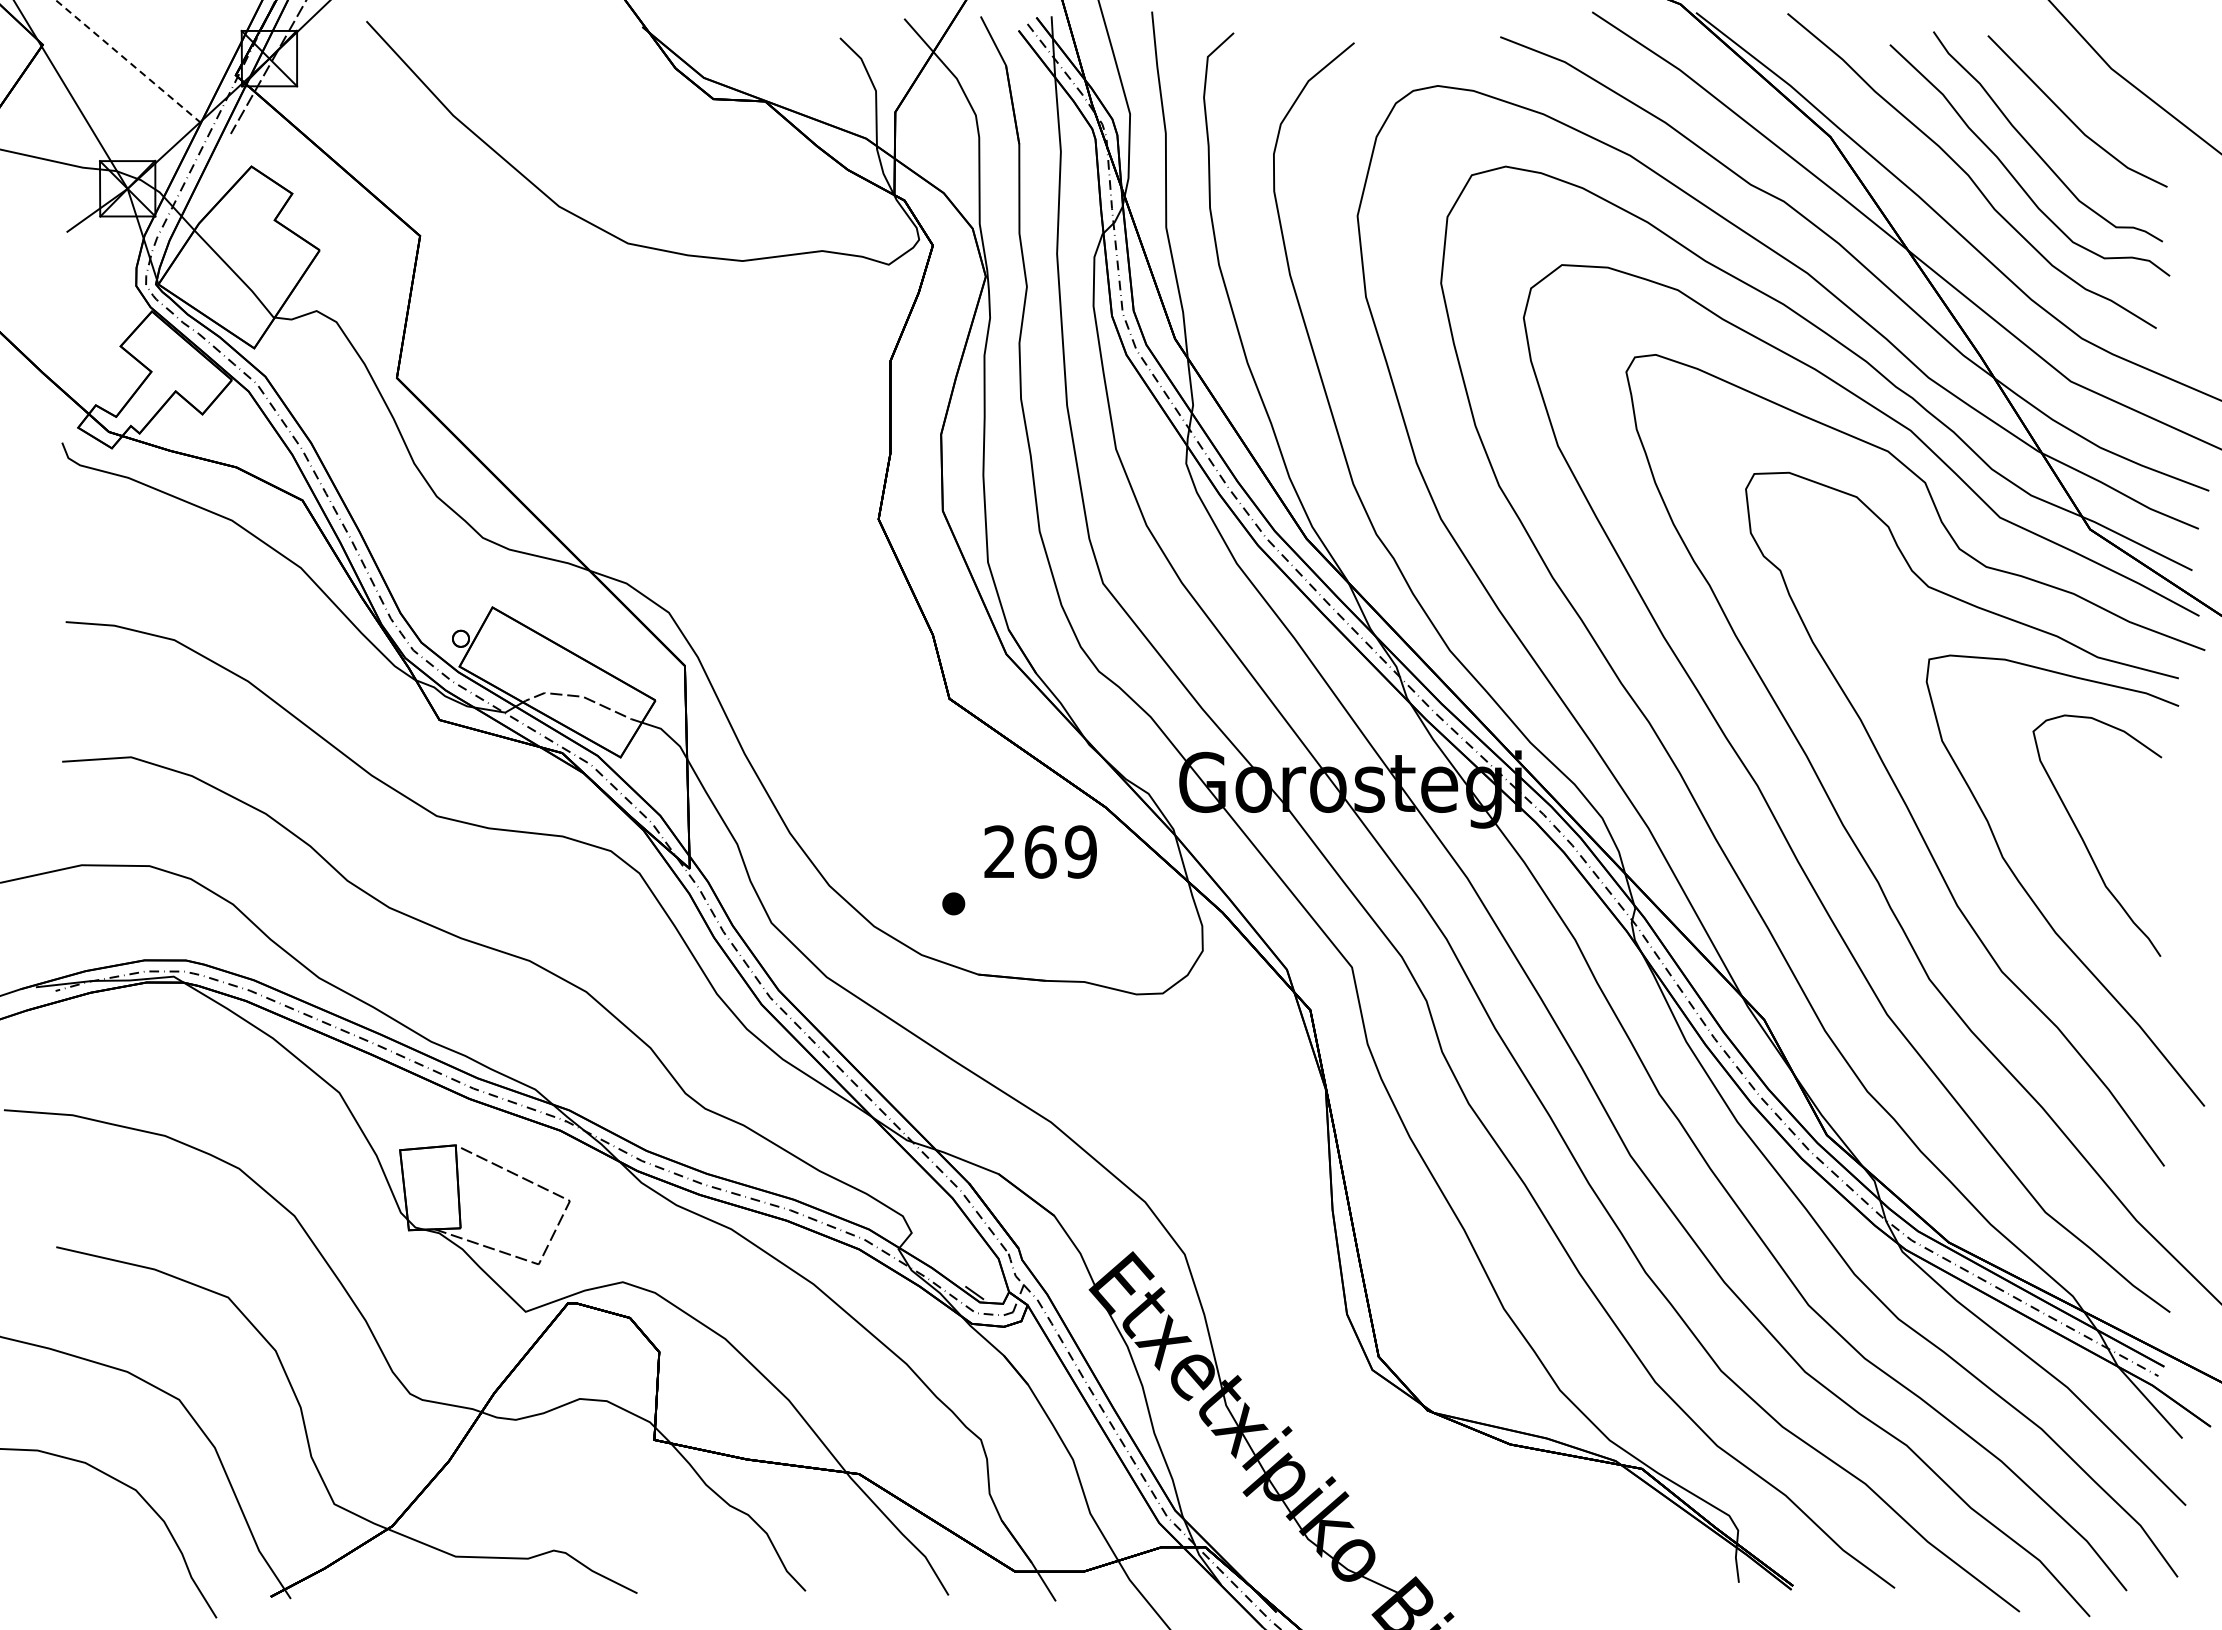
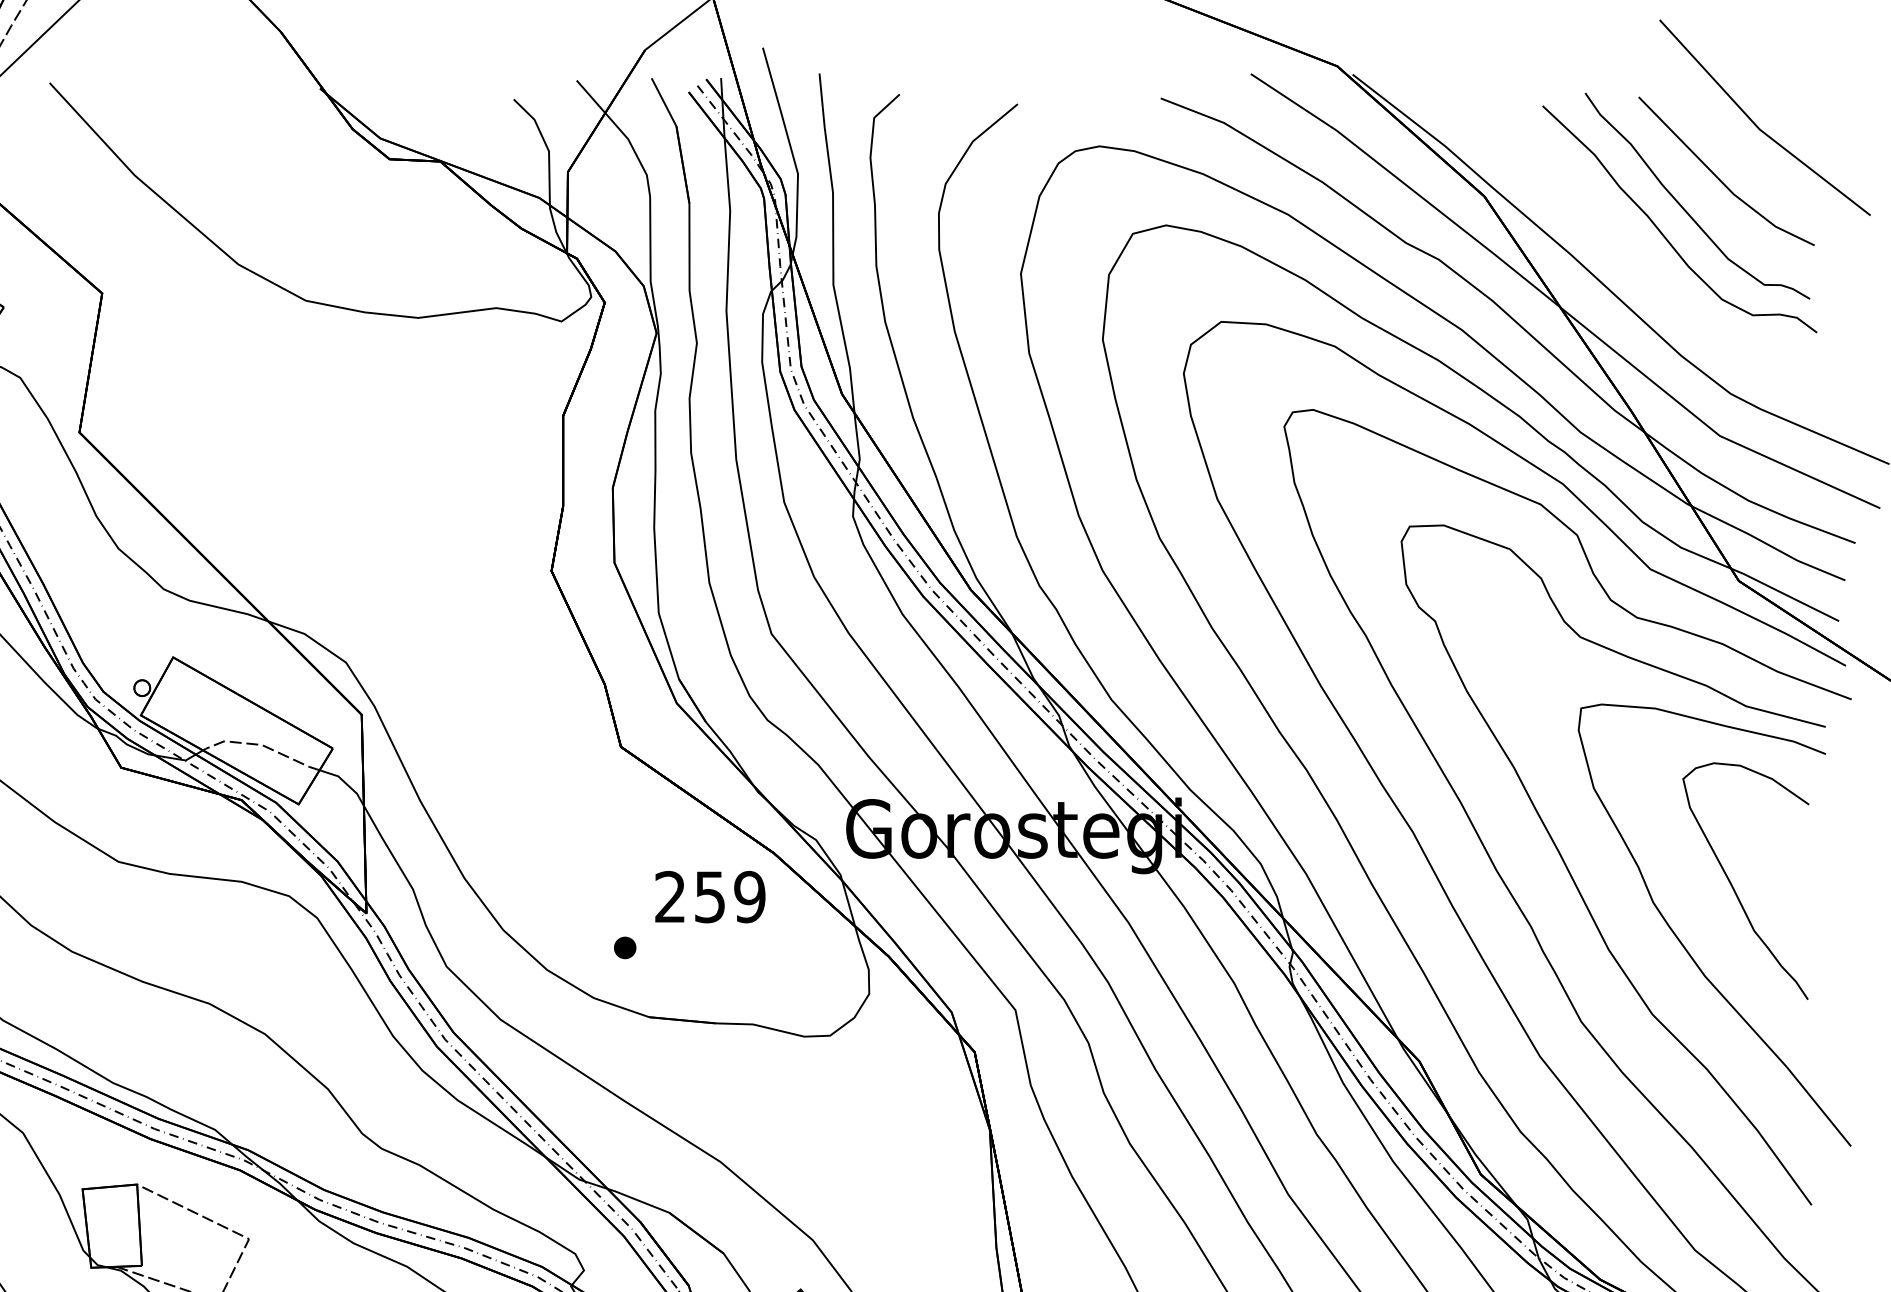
curve: (1967, 173) -> (1618, 232), removed
text: (1040, 851) -> (710, 896), 269 -> 259

